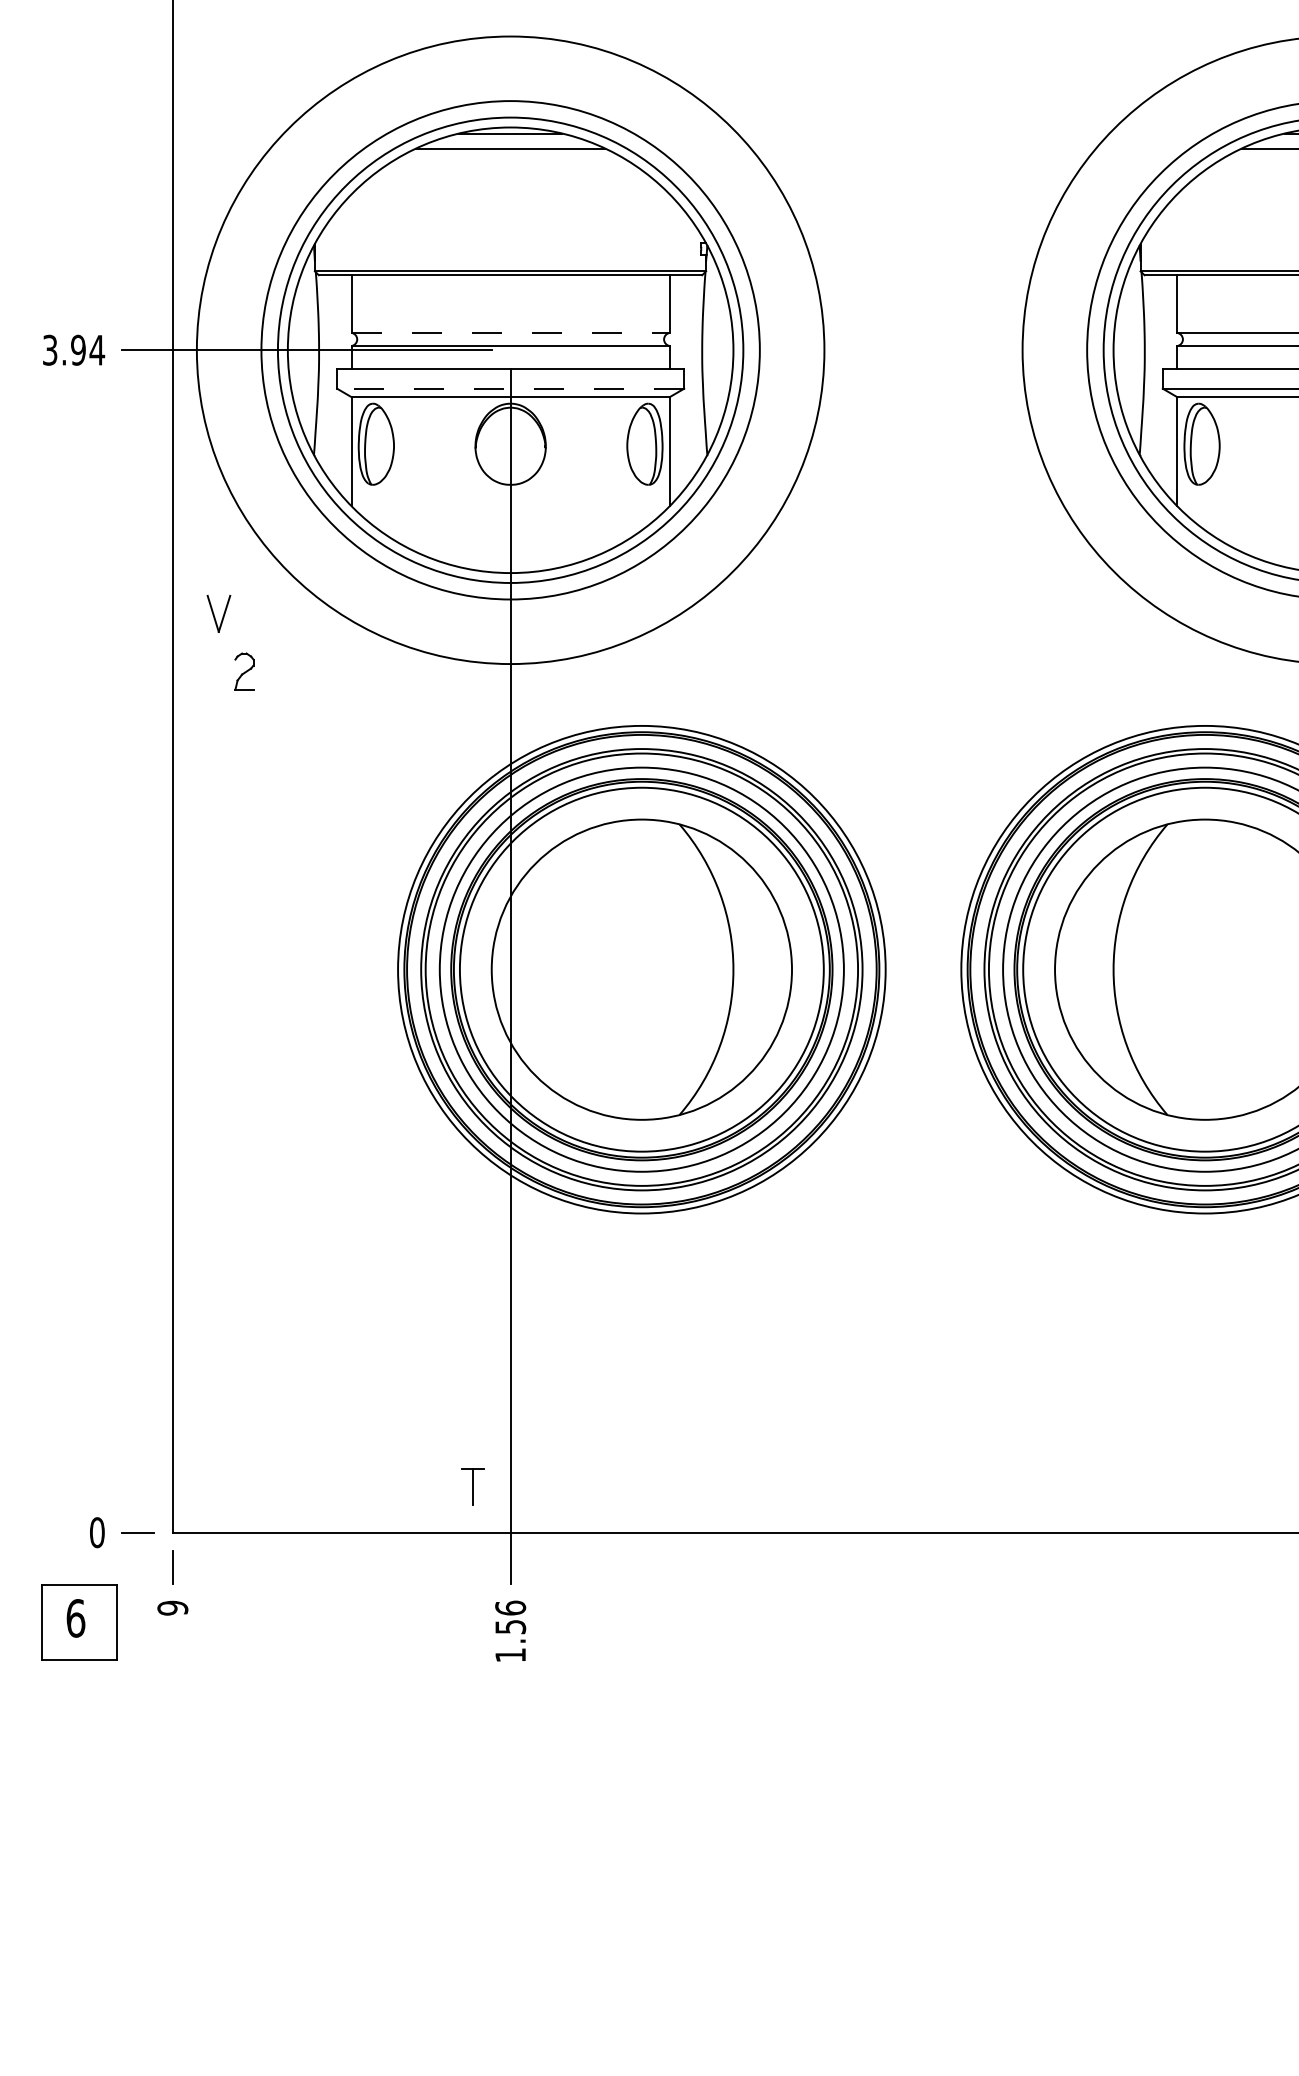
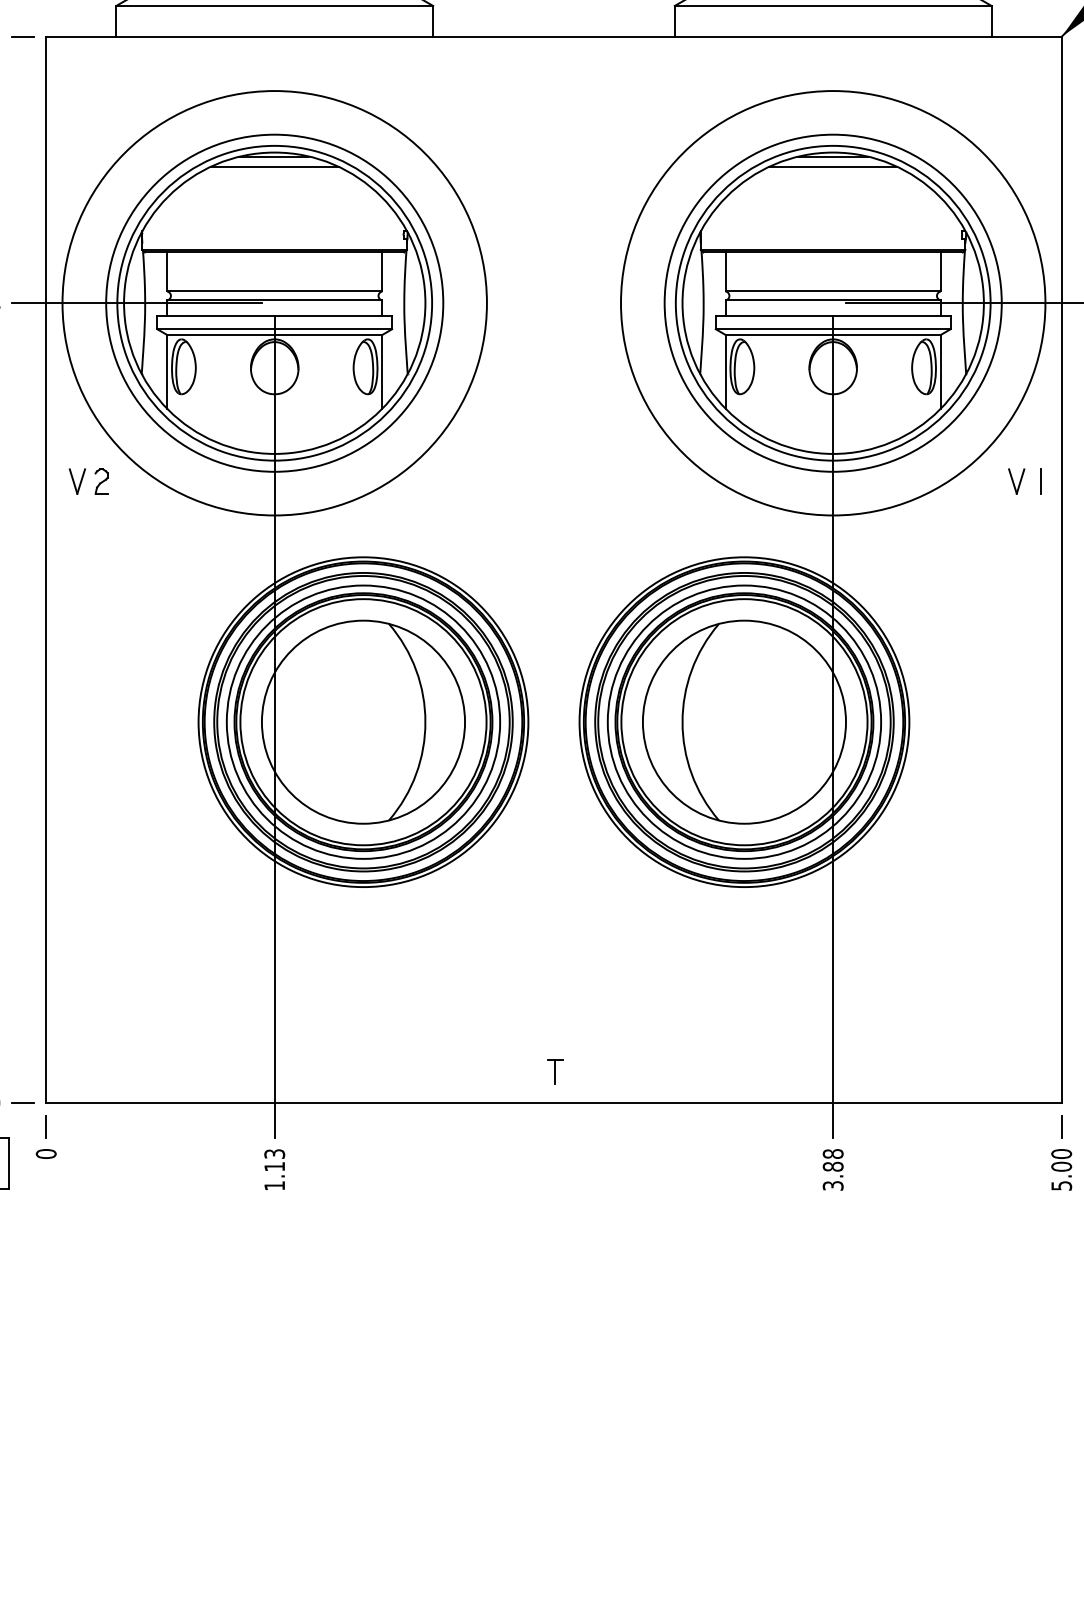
line: (510, 332) -> (274, 291), dashed -> solid
line: (510, 389) -> (274, 329), dashed -> solid
part: (244, 671) -> (101, 481), moved
part: (473, 1486) -> (555, 1071), moved
text: (173, 1608) -> (46, 1154), 9 -> 0
text: (510, 1617) -> (274, 1160), 1.56 -> 1.13

